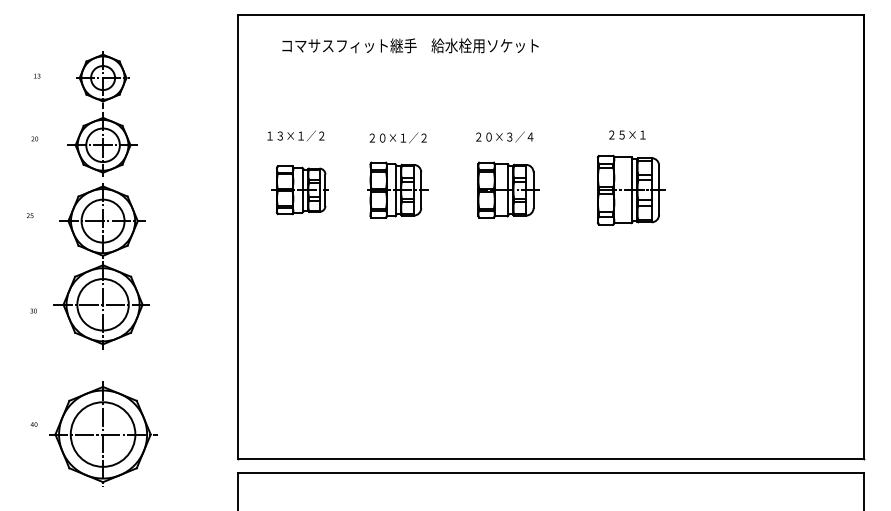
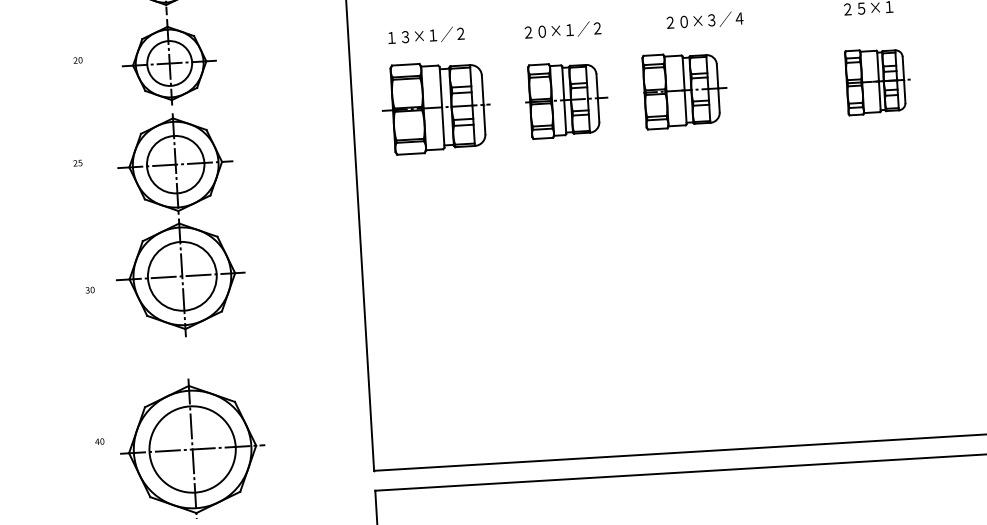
part: (508, 189) -> (684, 89), moved
part: (630, 189) -> (877, 80), size x0.7
part: (299, 190) -> (435, 108), size x1.4

